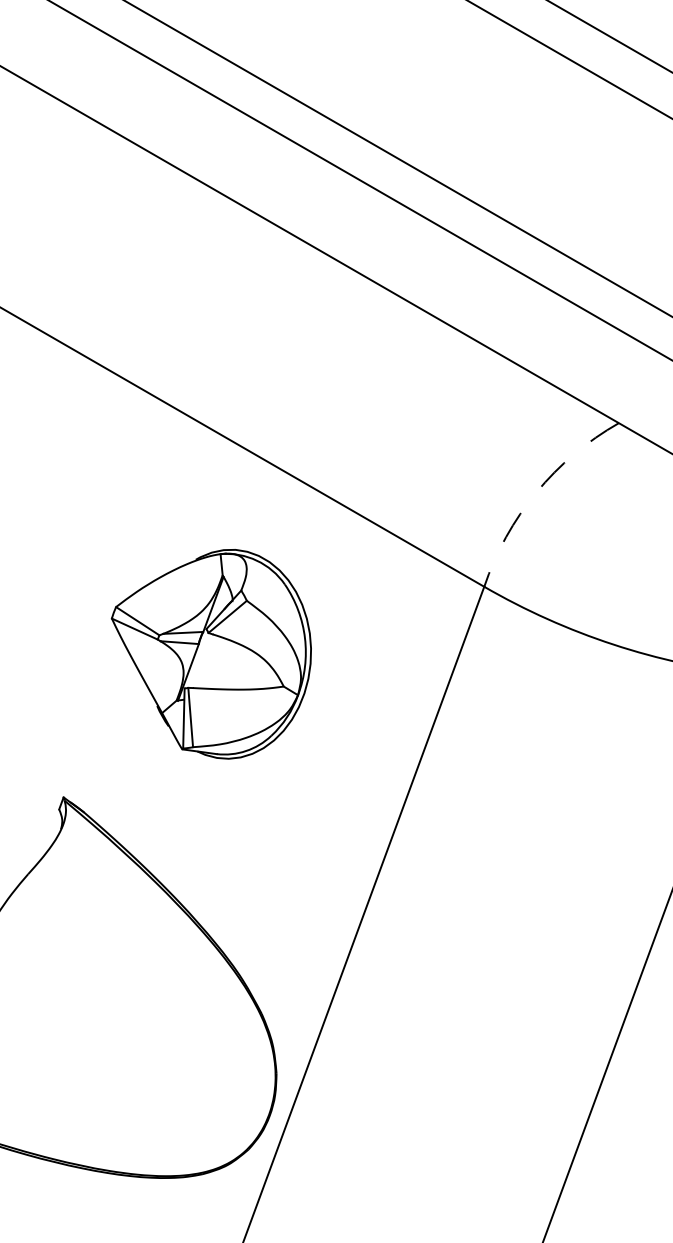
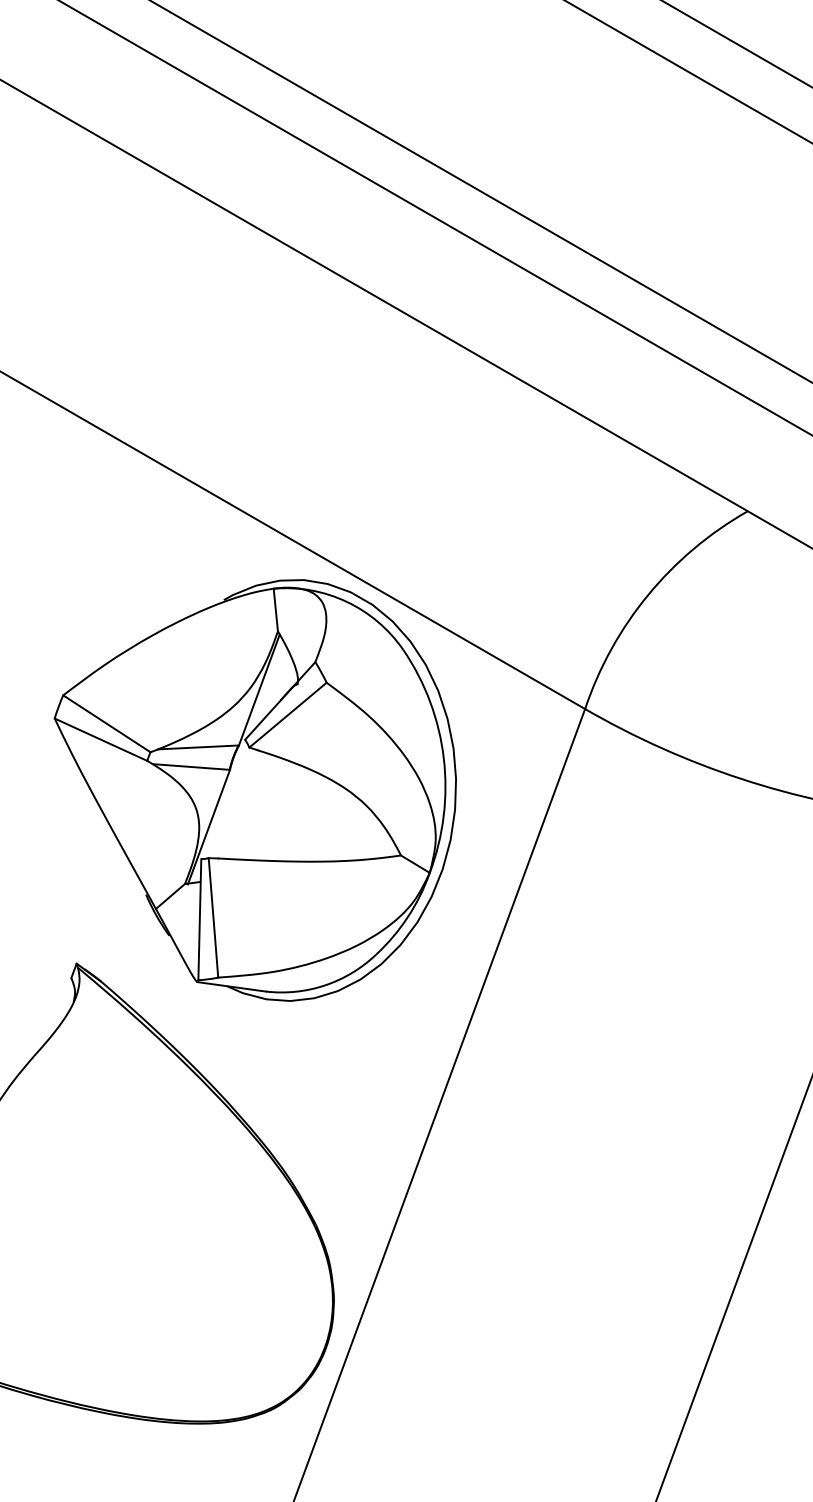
arc: (536, 492) -> (648, 595), dashed -> solid
part: (211, 654) -> (255, 790), size x1.67

